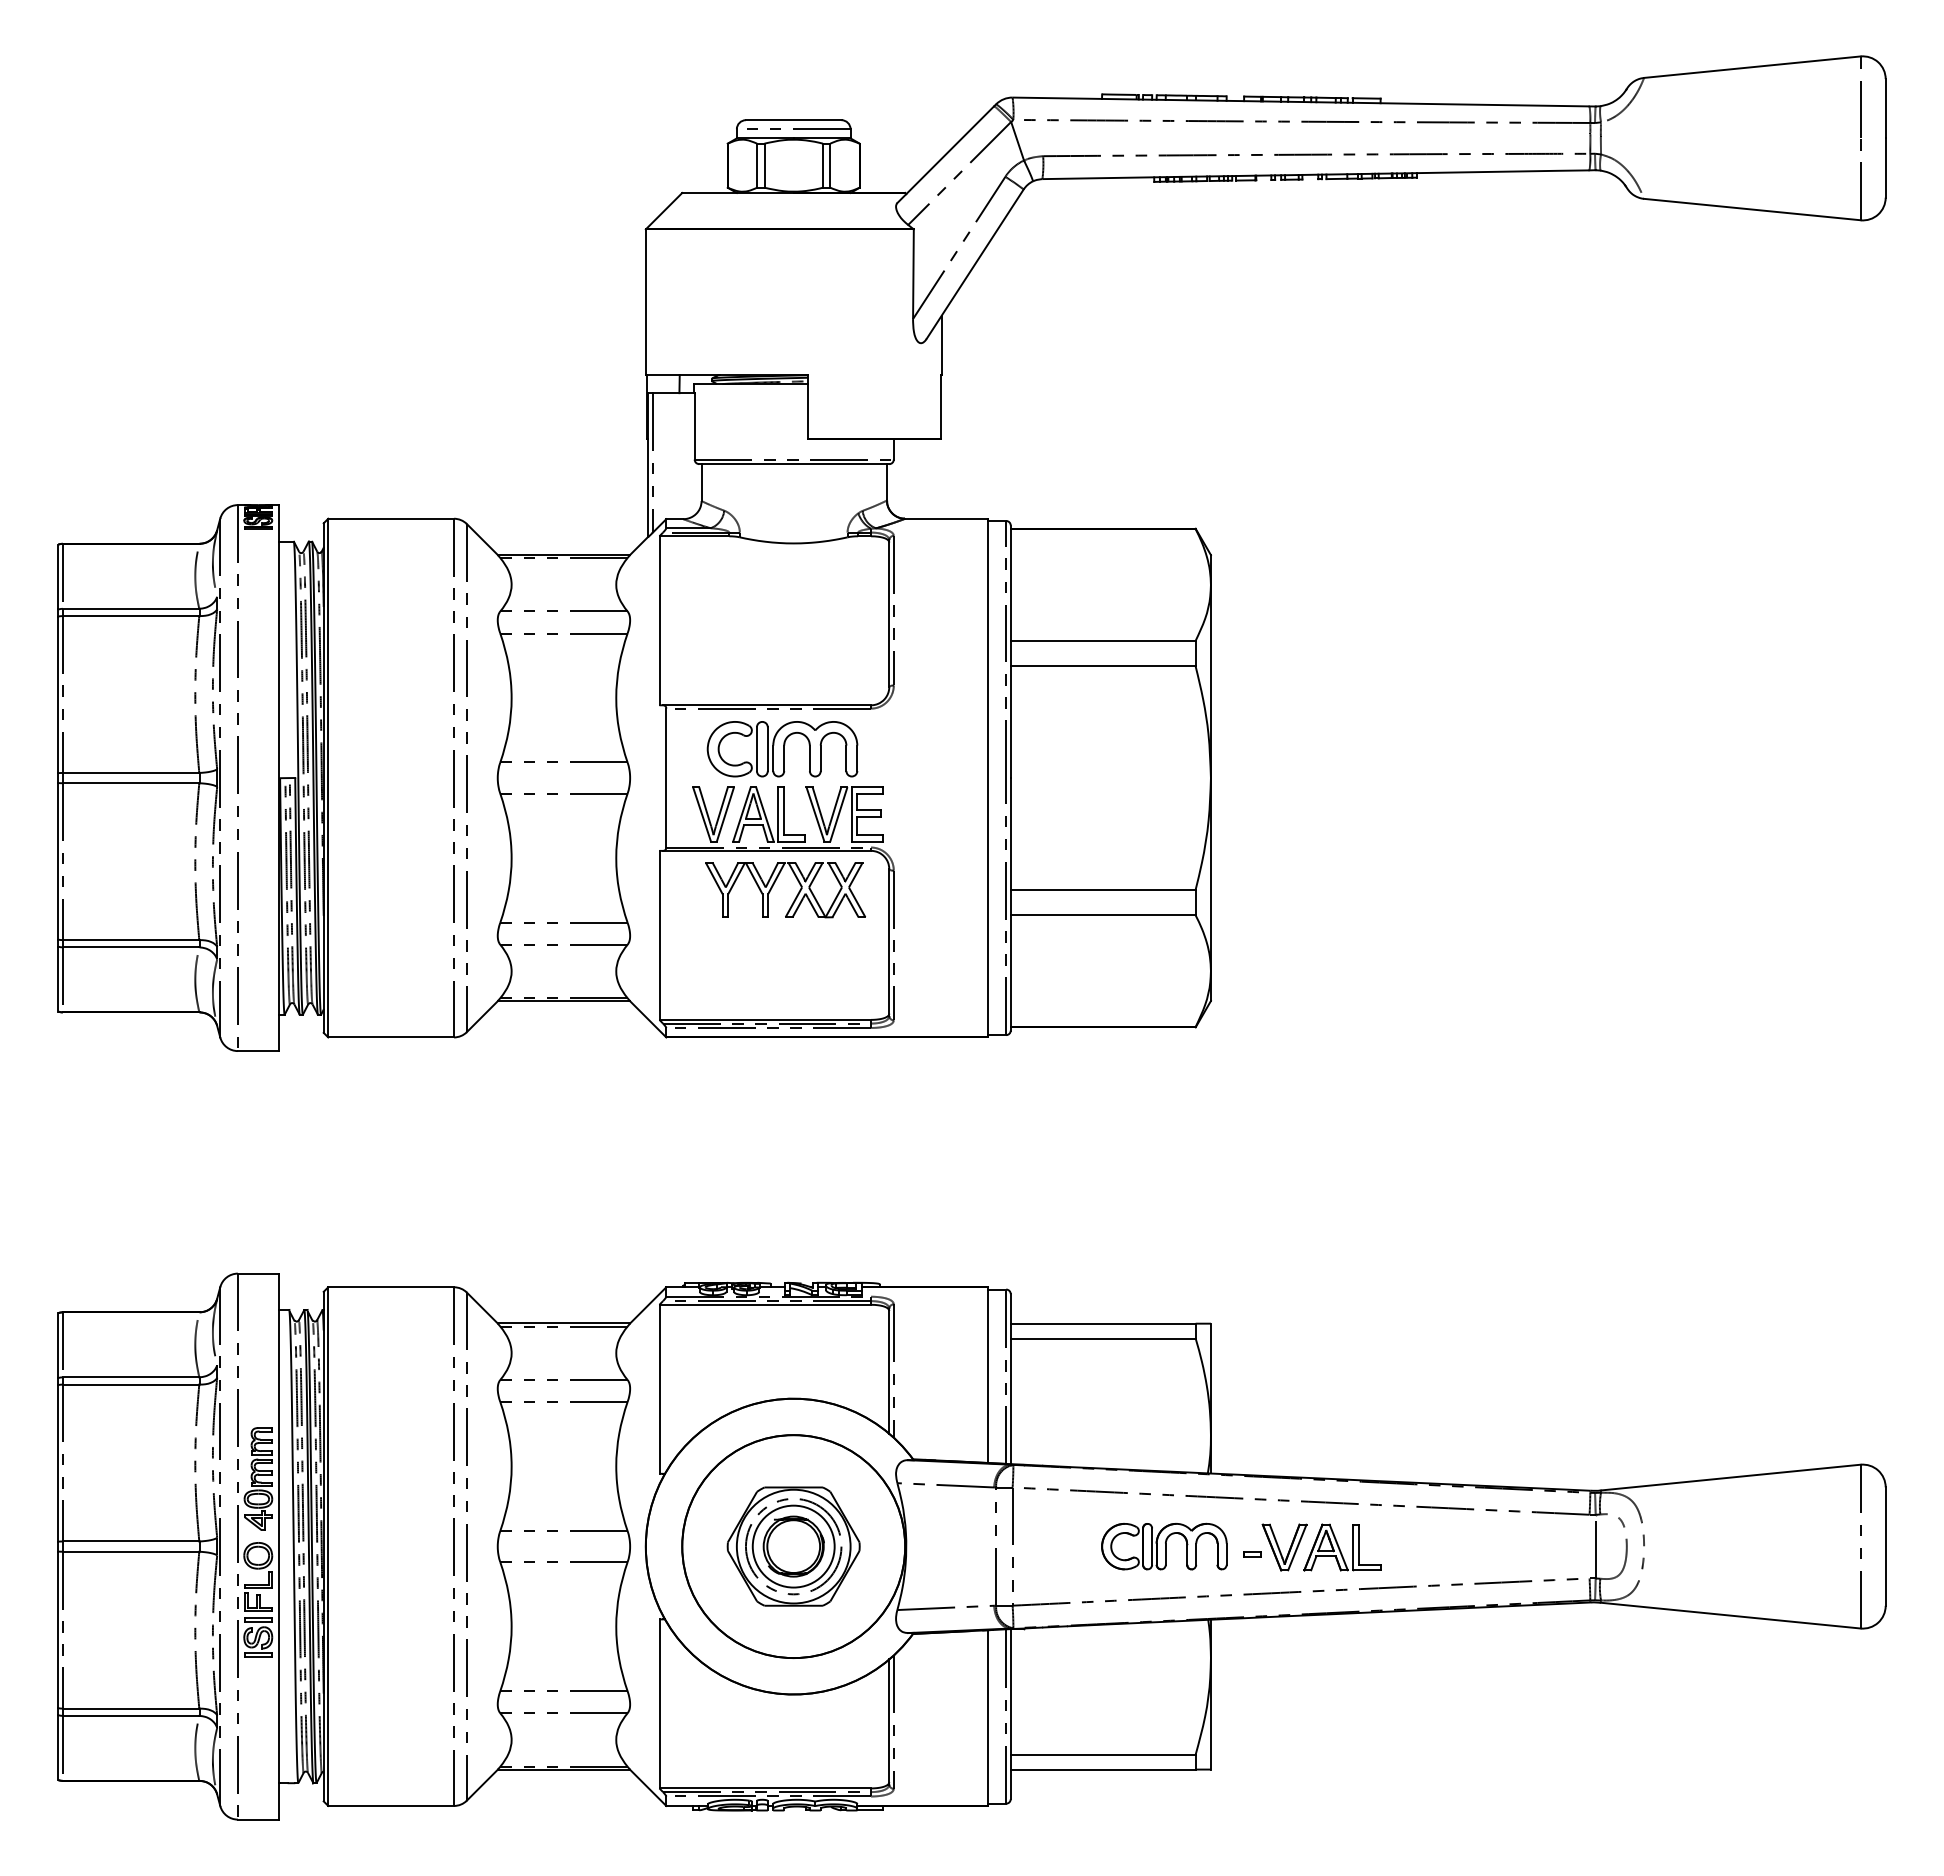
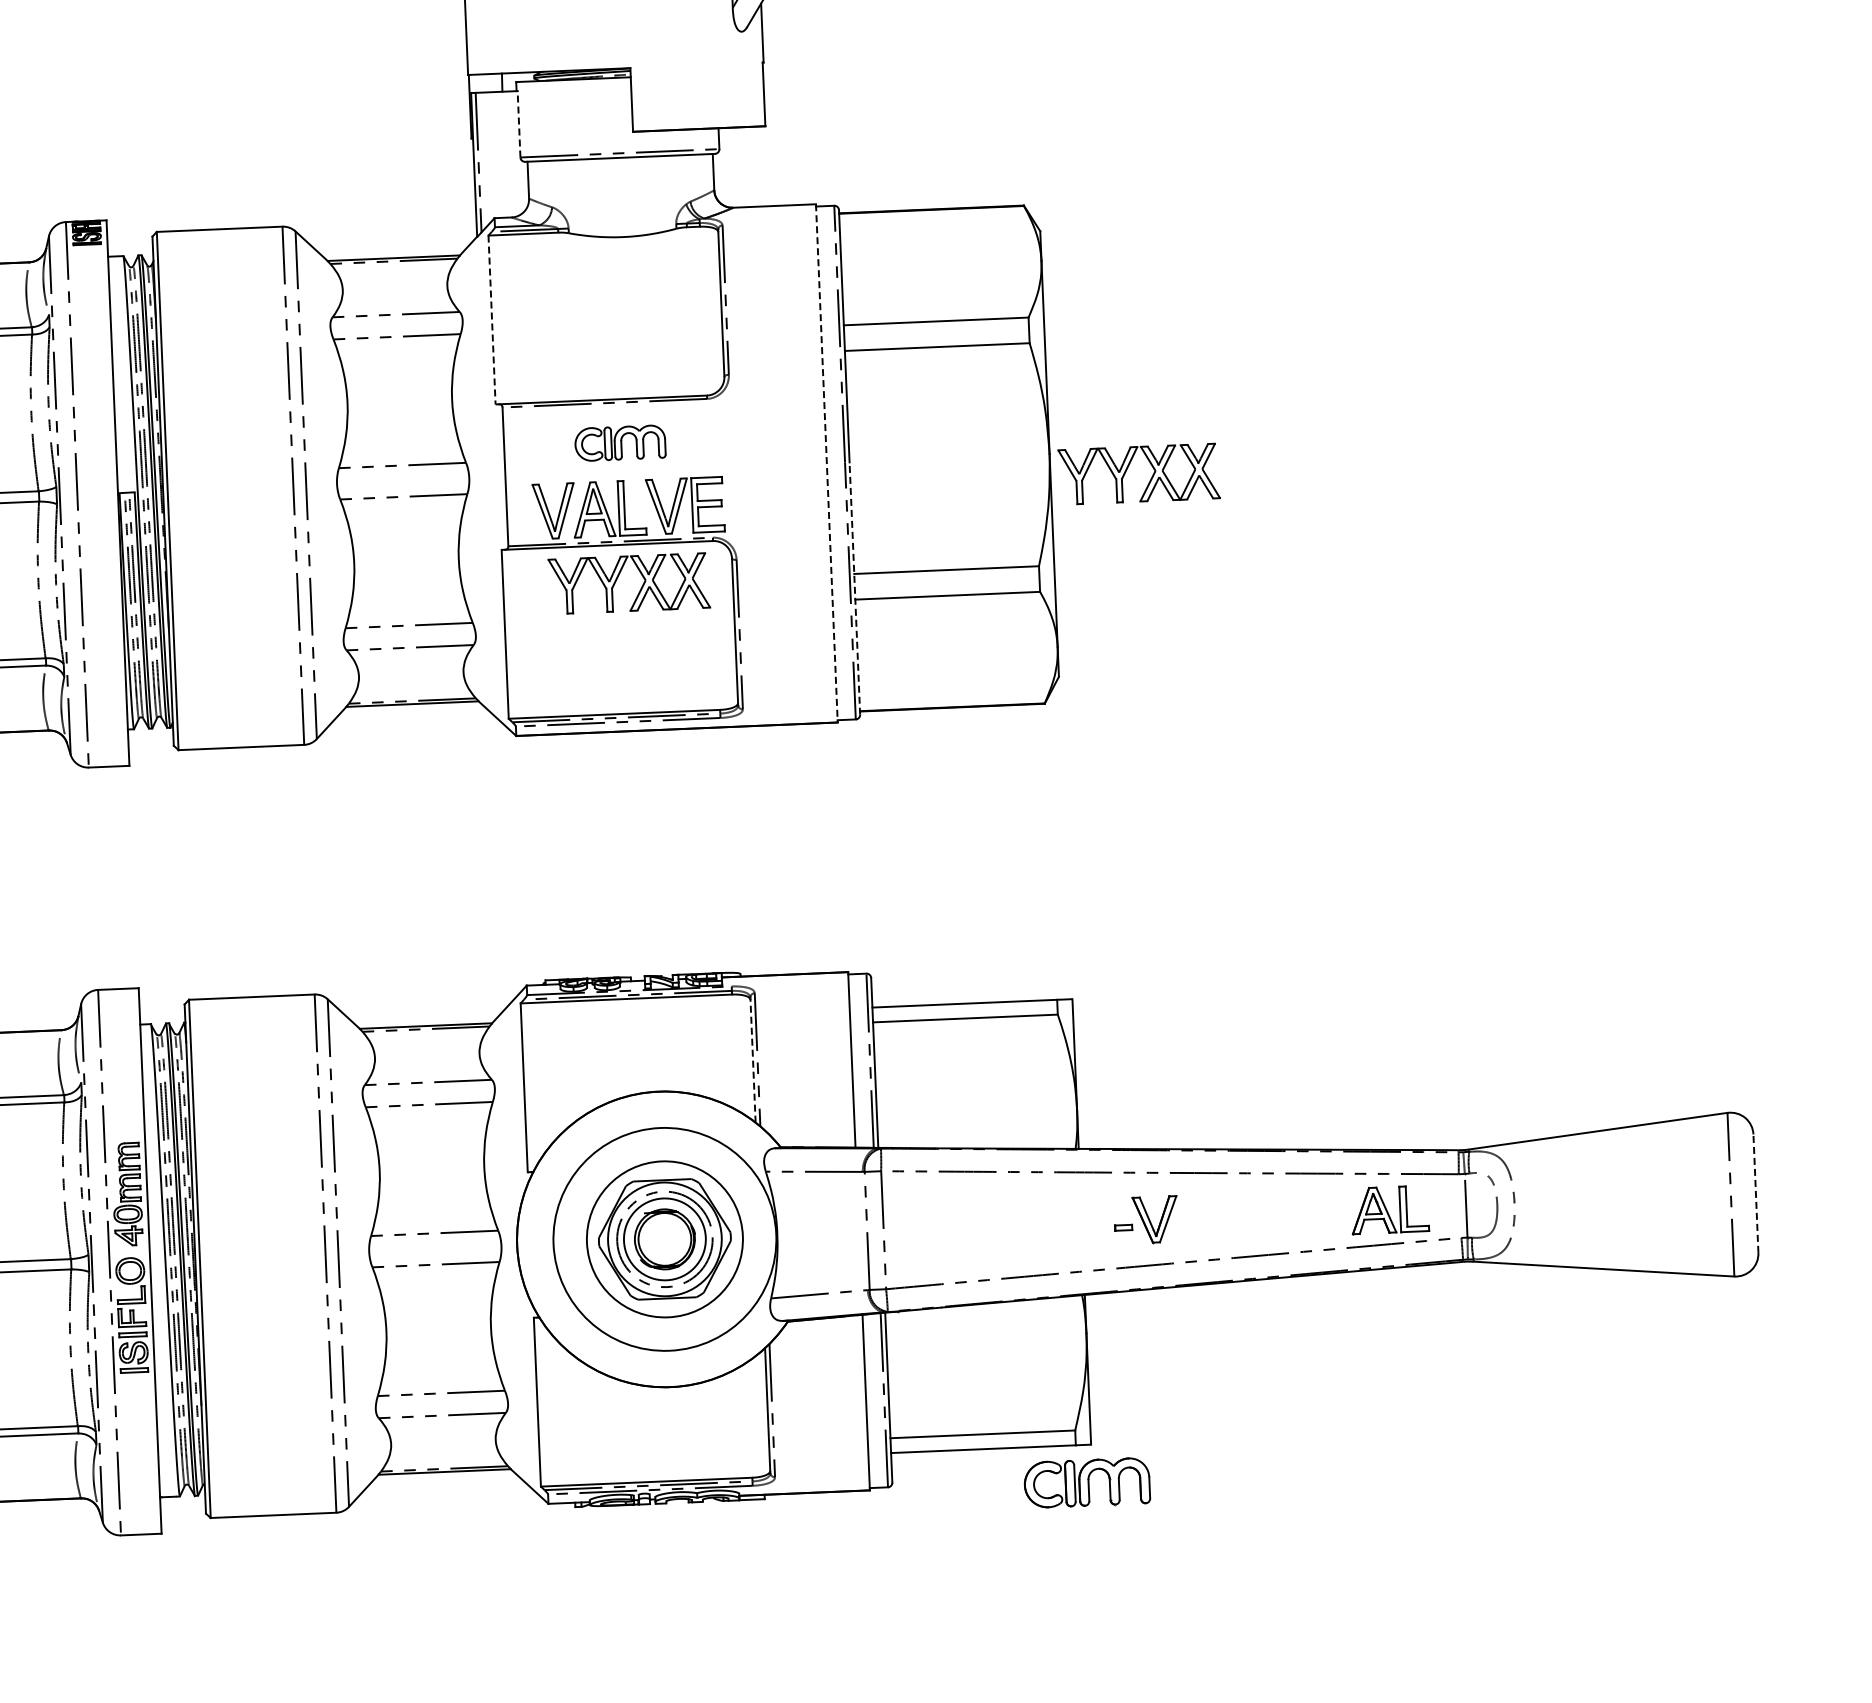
line: (694, 425) -> (518, 123), solid -> dashed
line: (659, 621) -> (492, 320), solid -> dashed
part: (782, 749) -> (620, 443), size x0.6
line: (988, 778) -> (827, 463), solid -> dashed
part: (1310, 807) -> (1150, 479), added
line: (1010, 903) -> (854, 587), solid -> dashed
line: (889, 1371) -> (753, 1060), solid -> dashed
circle: (793, 1546) -> (664, 1239), size x0.7
part: (1164, 1546) -> (1087, 1482), moved
line: (1885, 1546) -> (1755, 1193), solid -> dashed
part: (1342, 1547) -> (1390, 1209), moved

